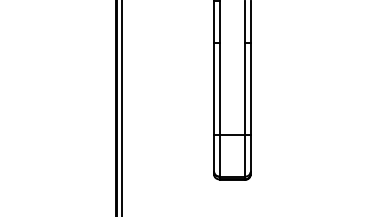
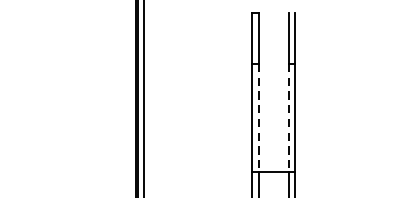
line: (219, 88) -> (258, 117), solid -> dashed
line: (245, 88) -> (289, 117), solid -> dashed

